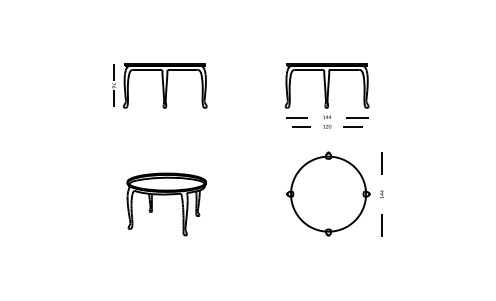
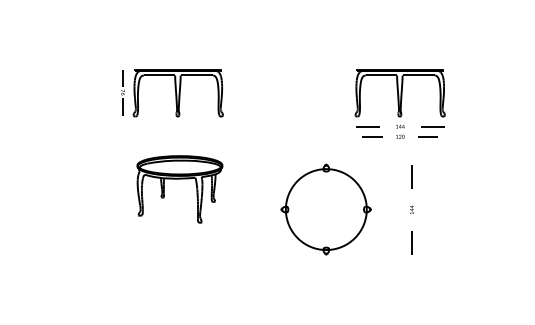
part: (326, 95) -> (399, 103), moved
part: (328, 193) -> (326, 208), moved
part: (166, 195) -> (179, 179), moved

